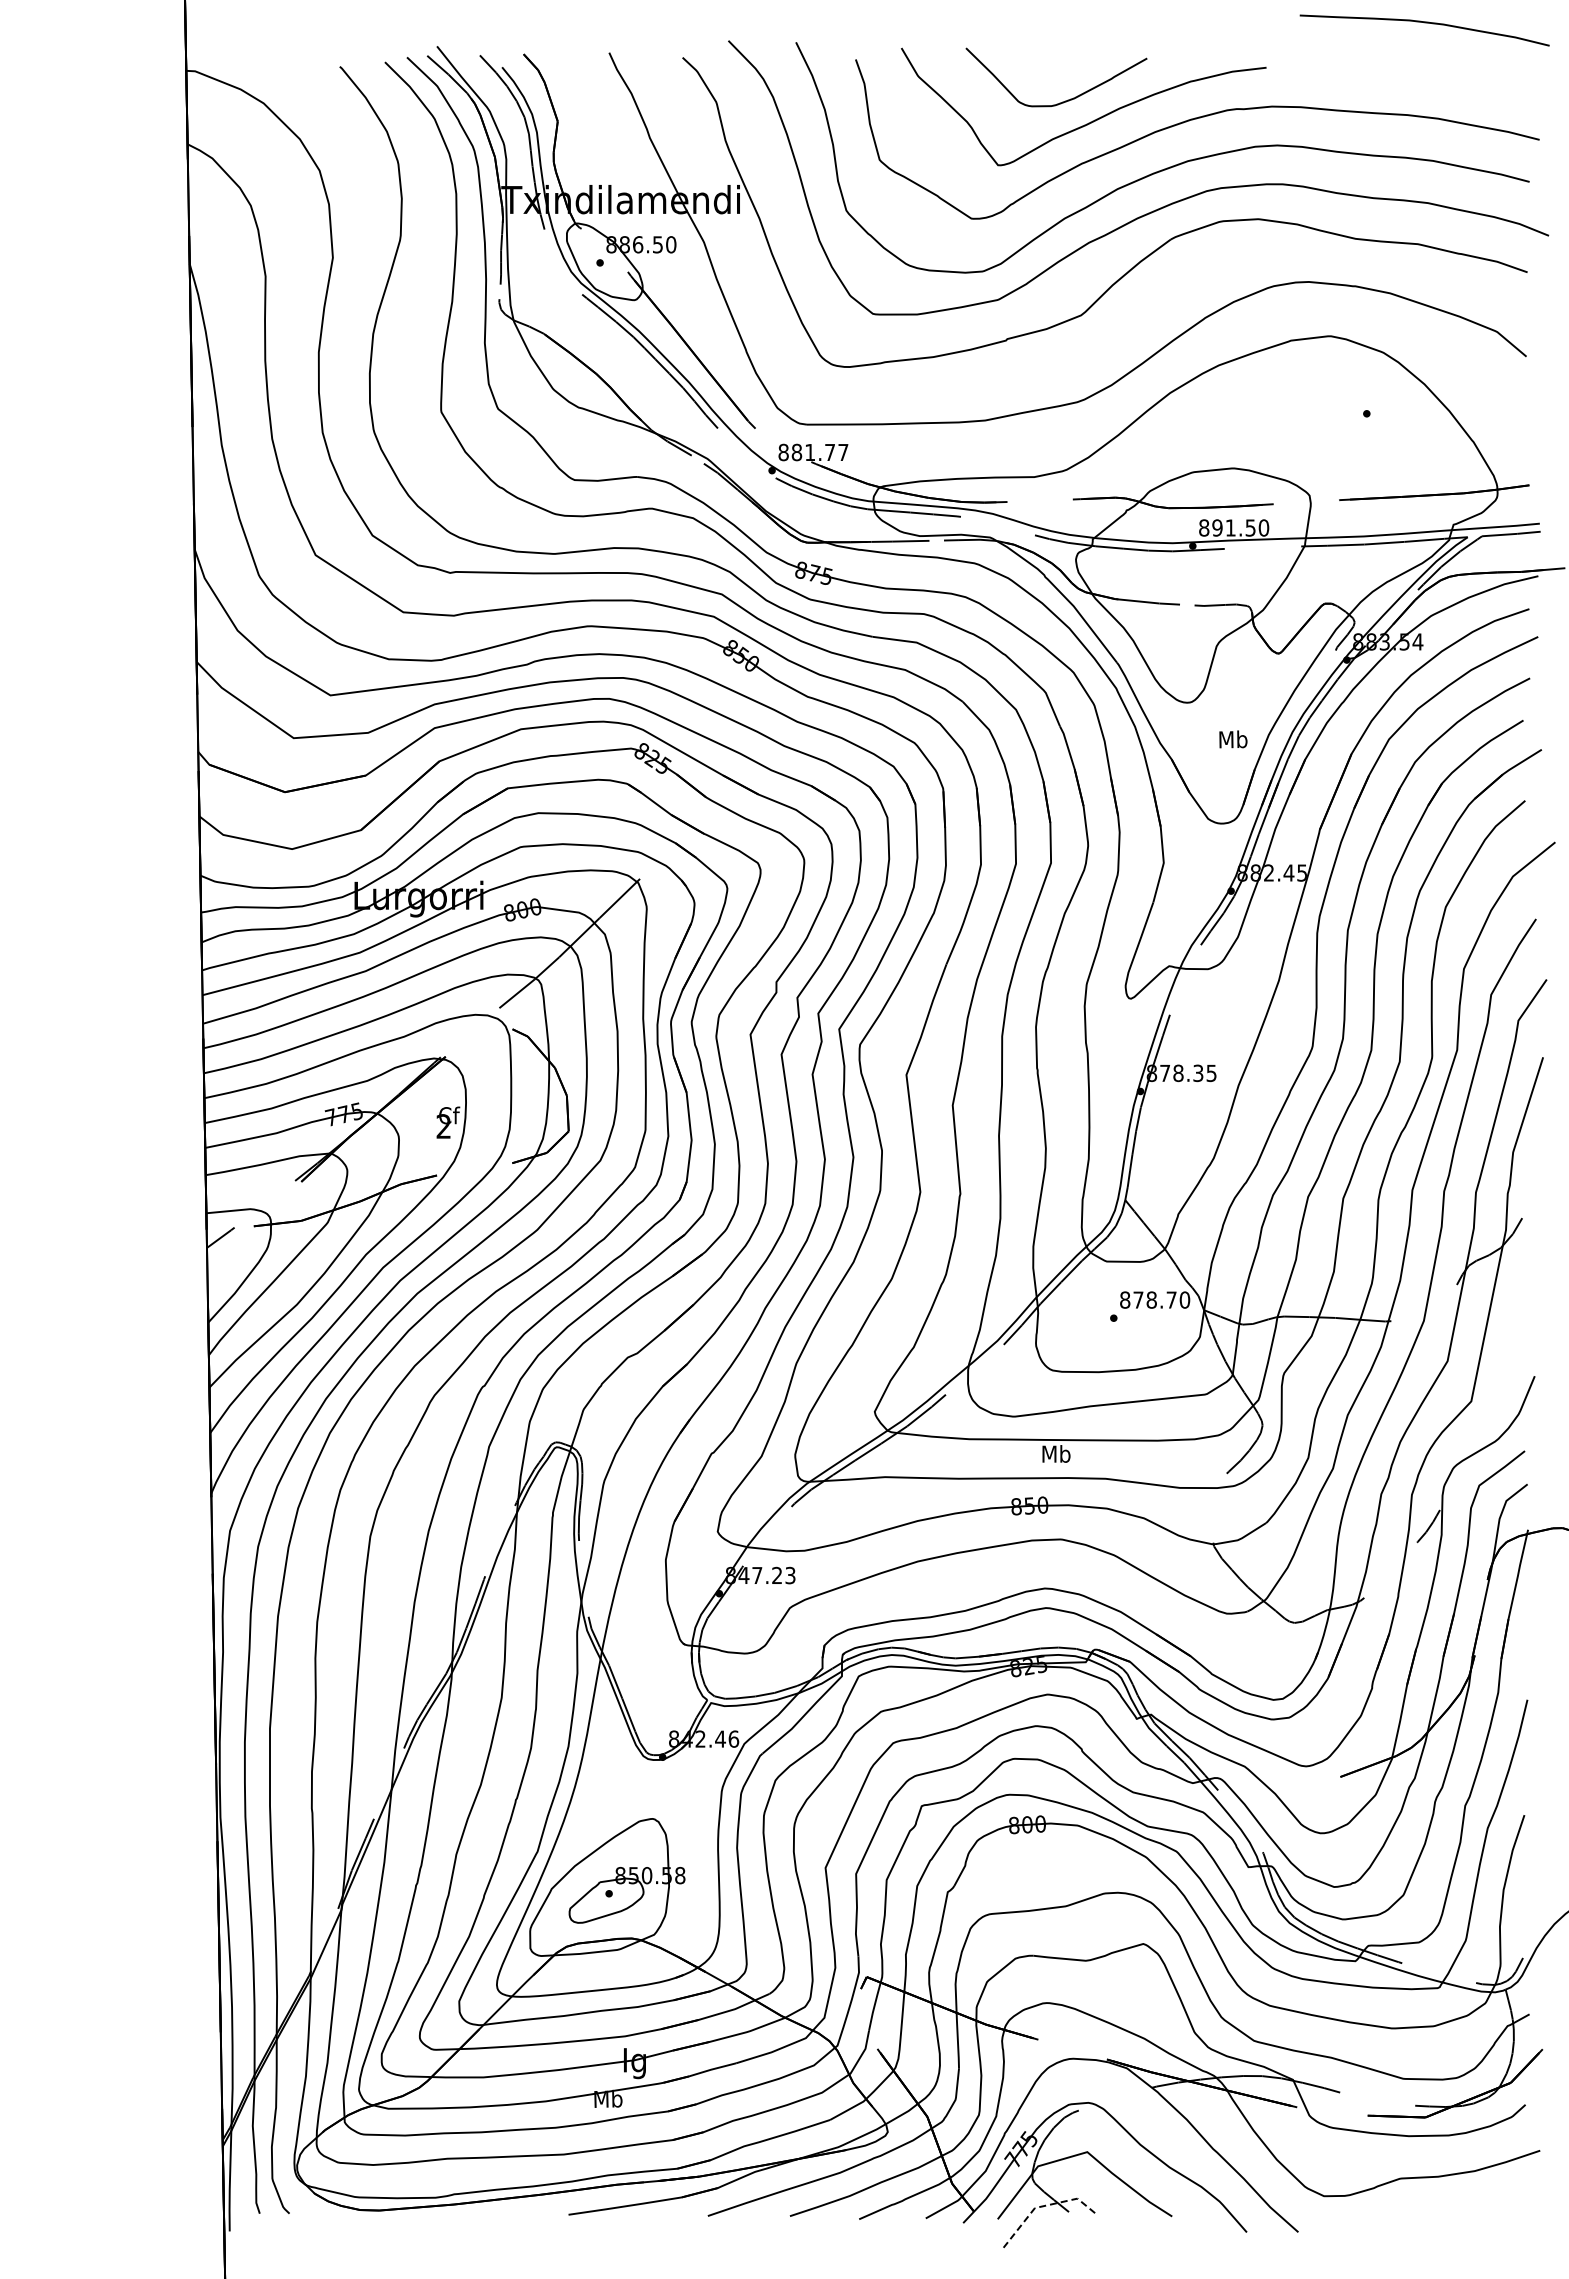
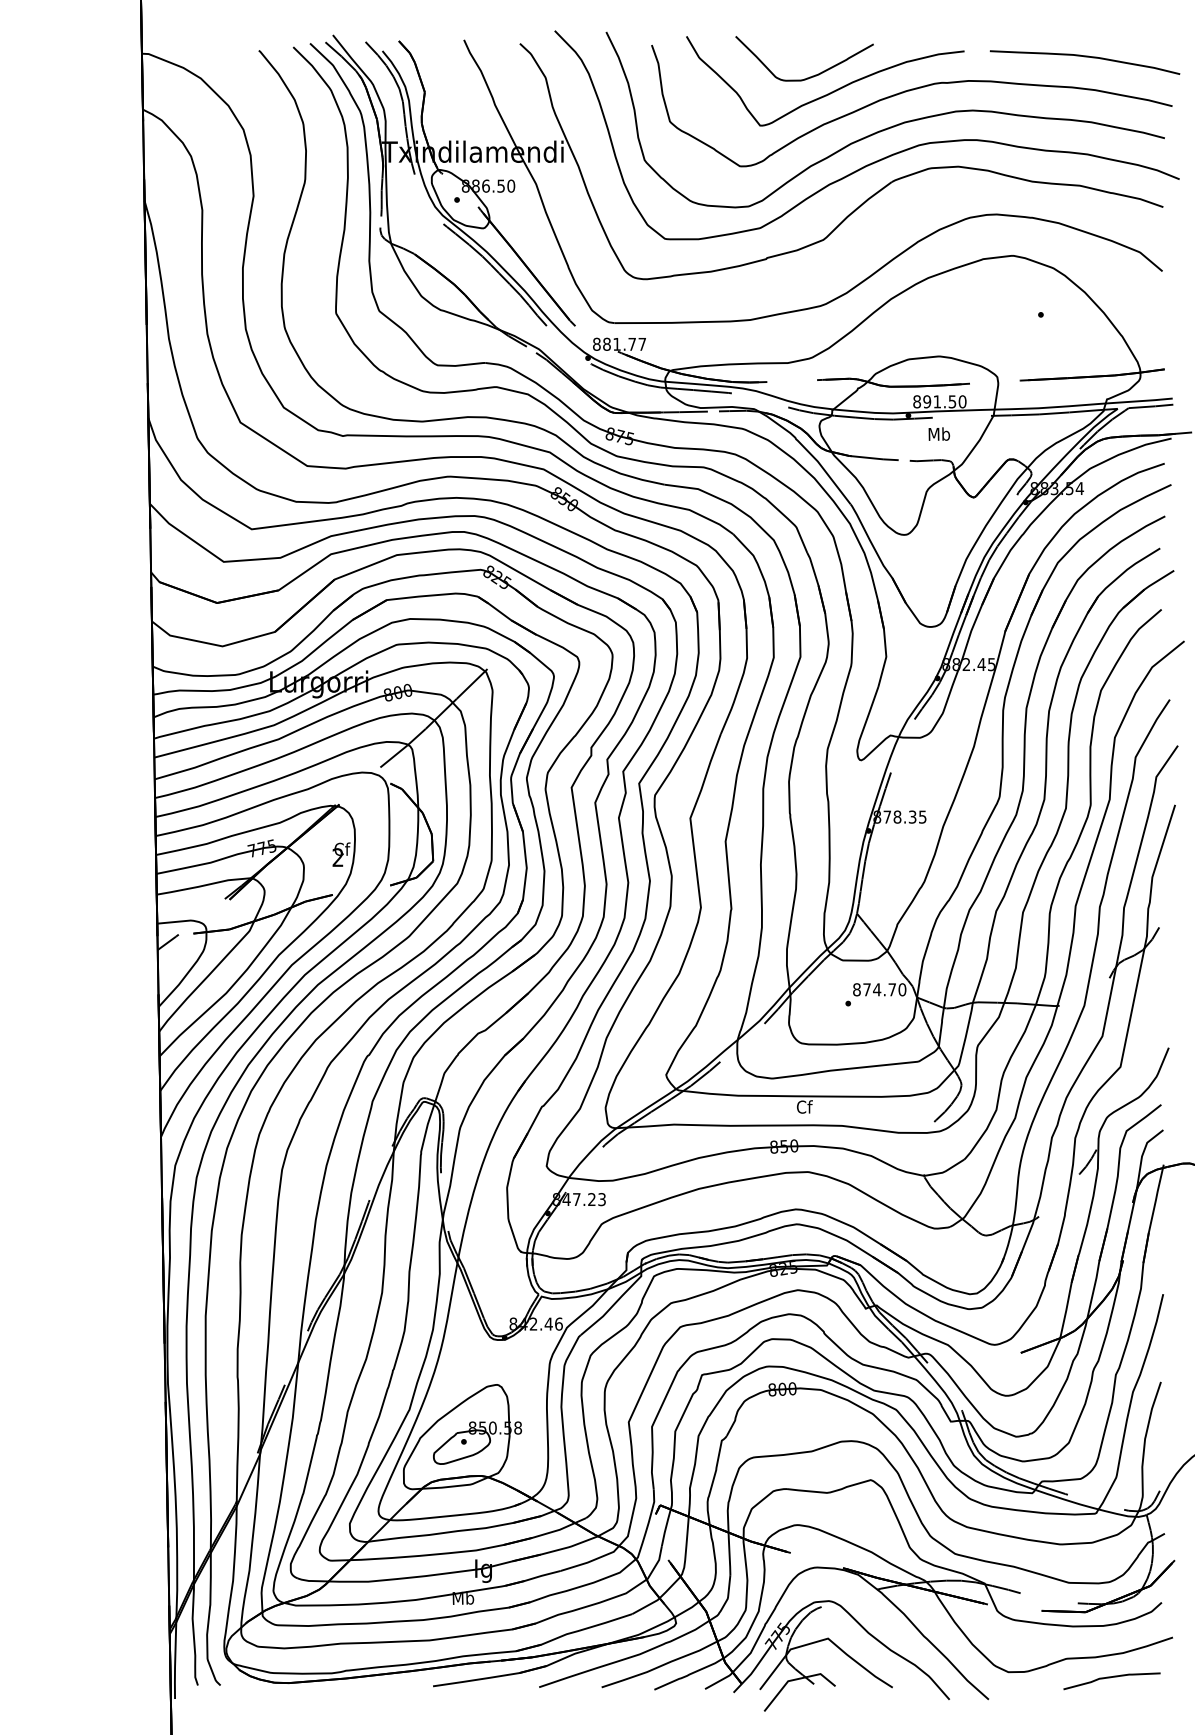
curve: (1424, 23) -> (1084, 57), moved
text: (1233, 739) -> (939, 434), moved
text: (1151, 1299) -> (876, 989), 878.70 -> 874.70
text: (1056, 1453) -> (804, 1106), Mb -> Cf
curve: (1459, 2203) -> (1111, 1677), added
line: (1044, 2205) -> (795, 1679), dashed -> solid

